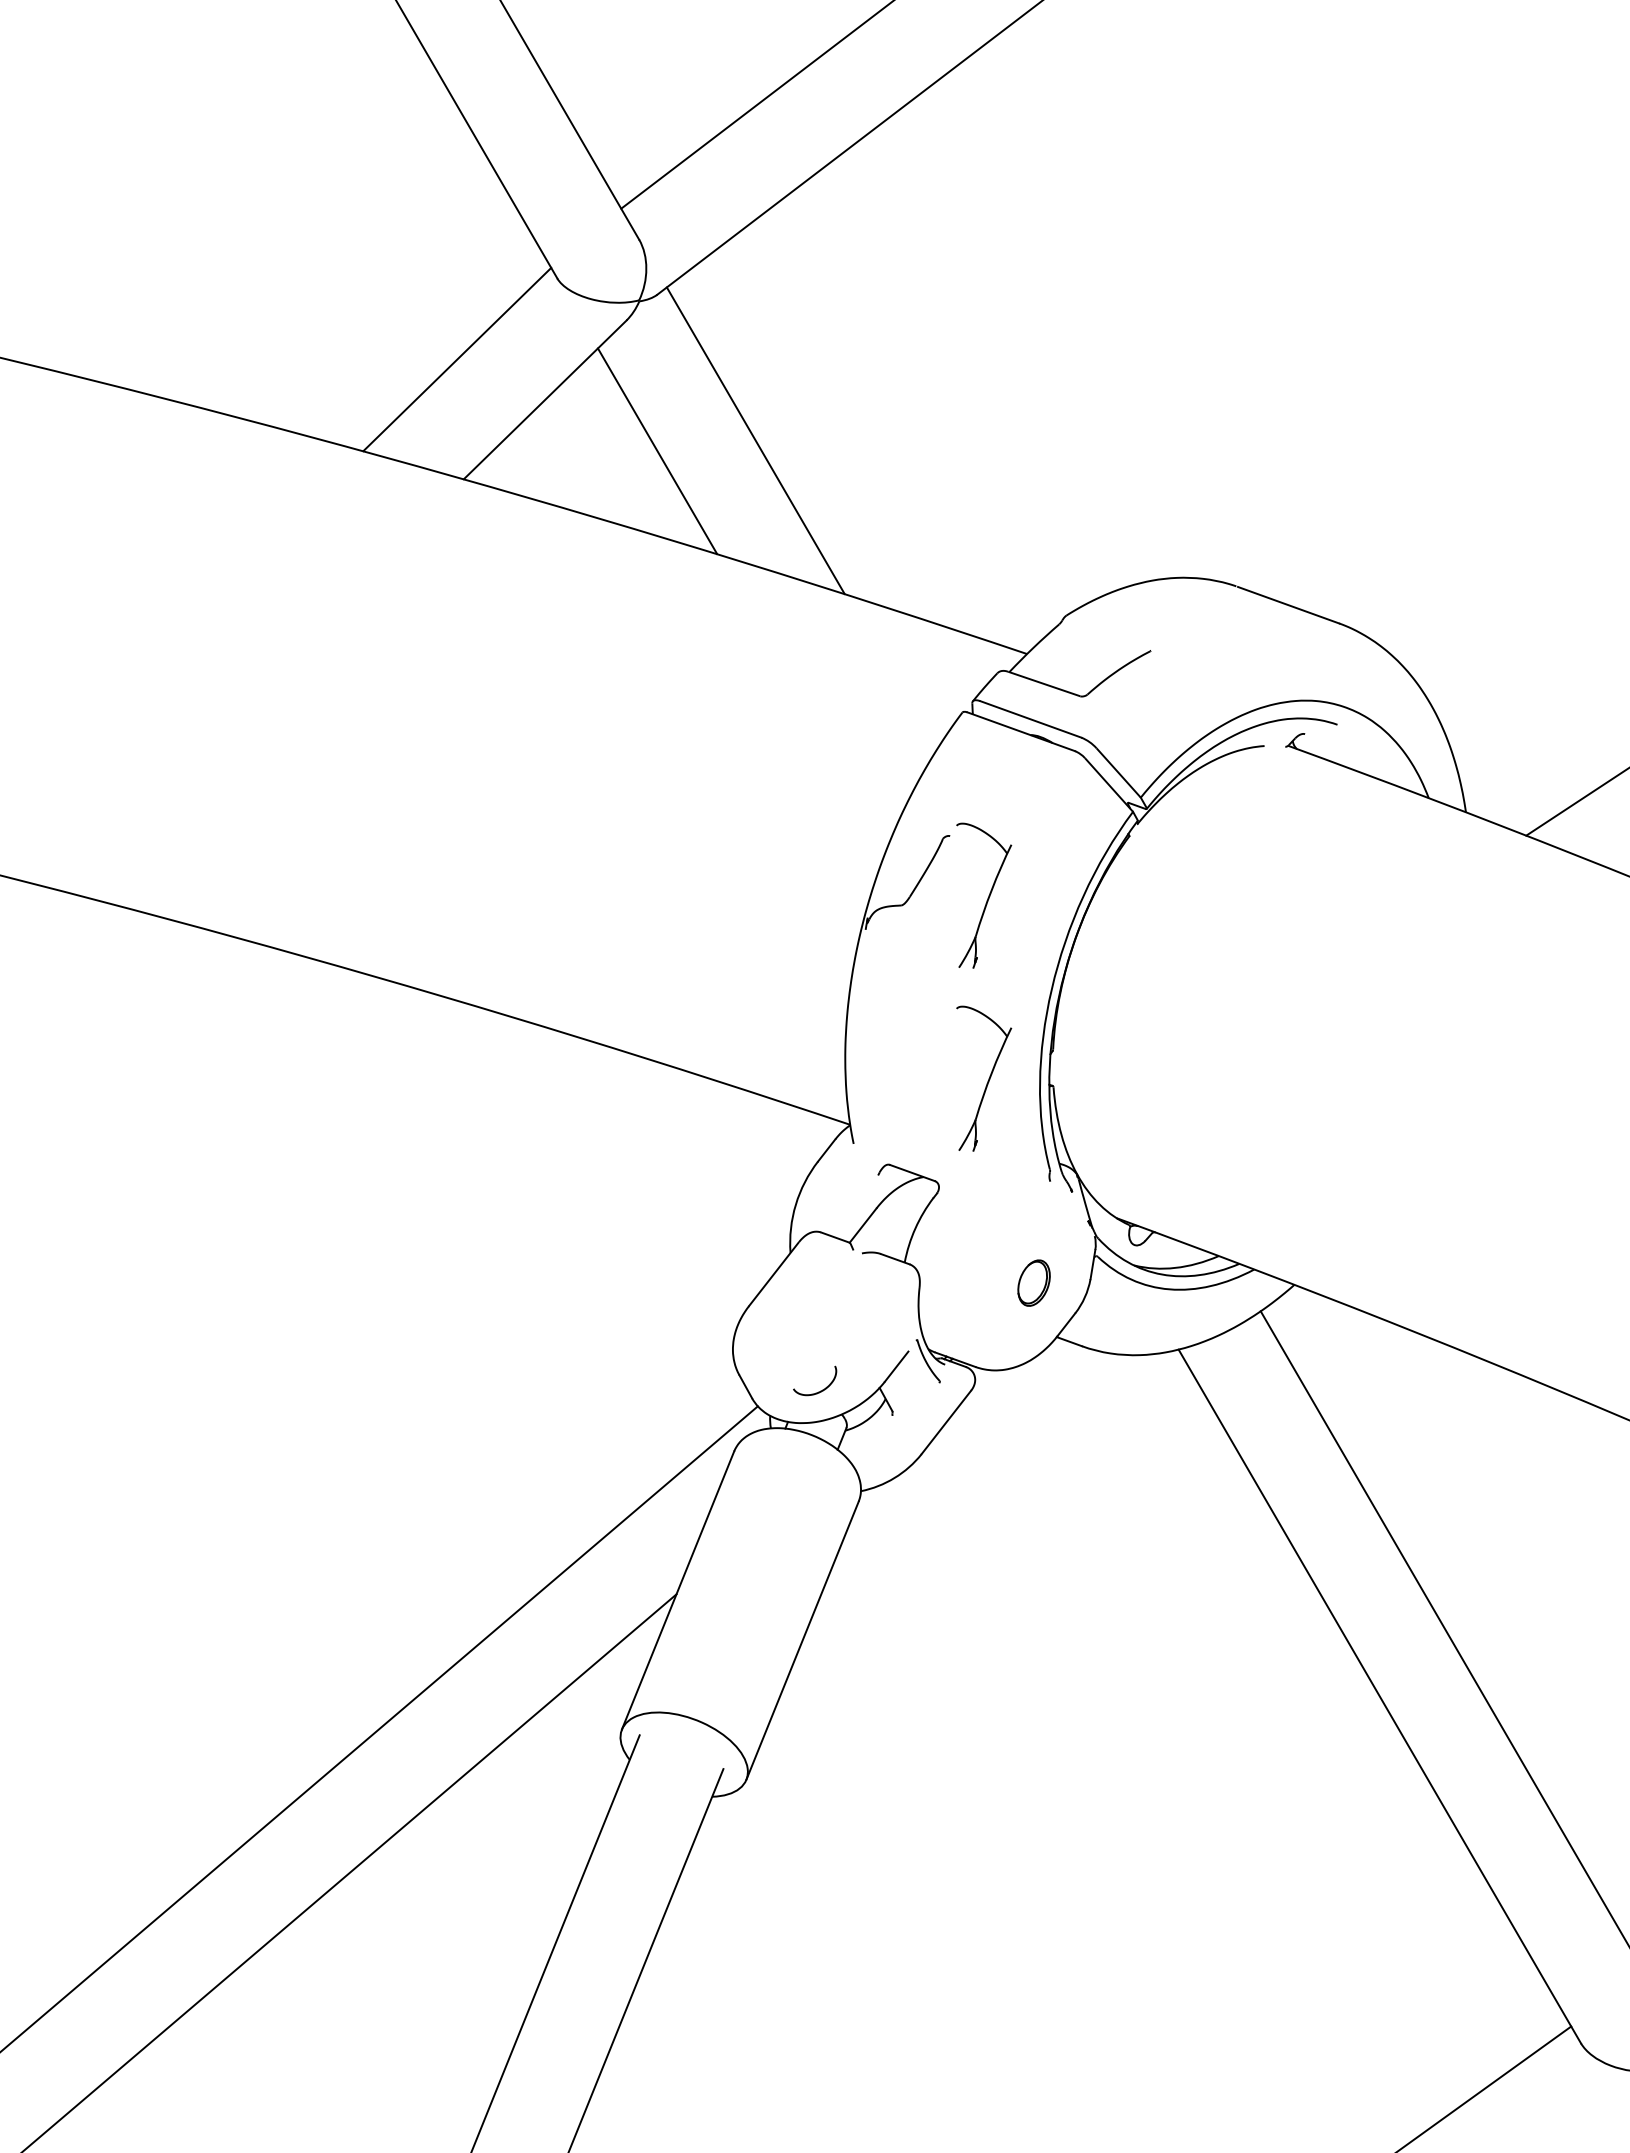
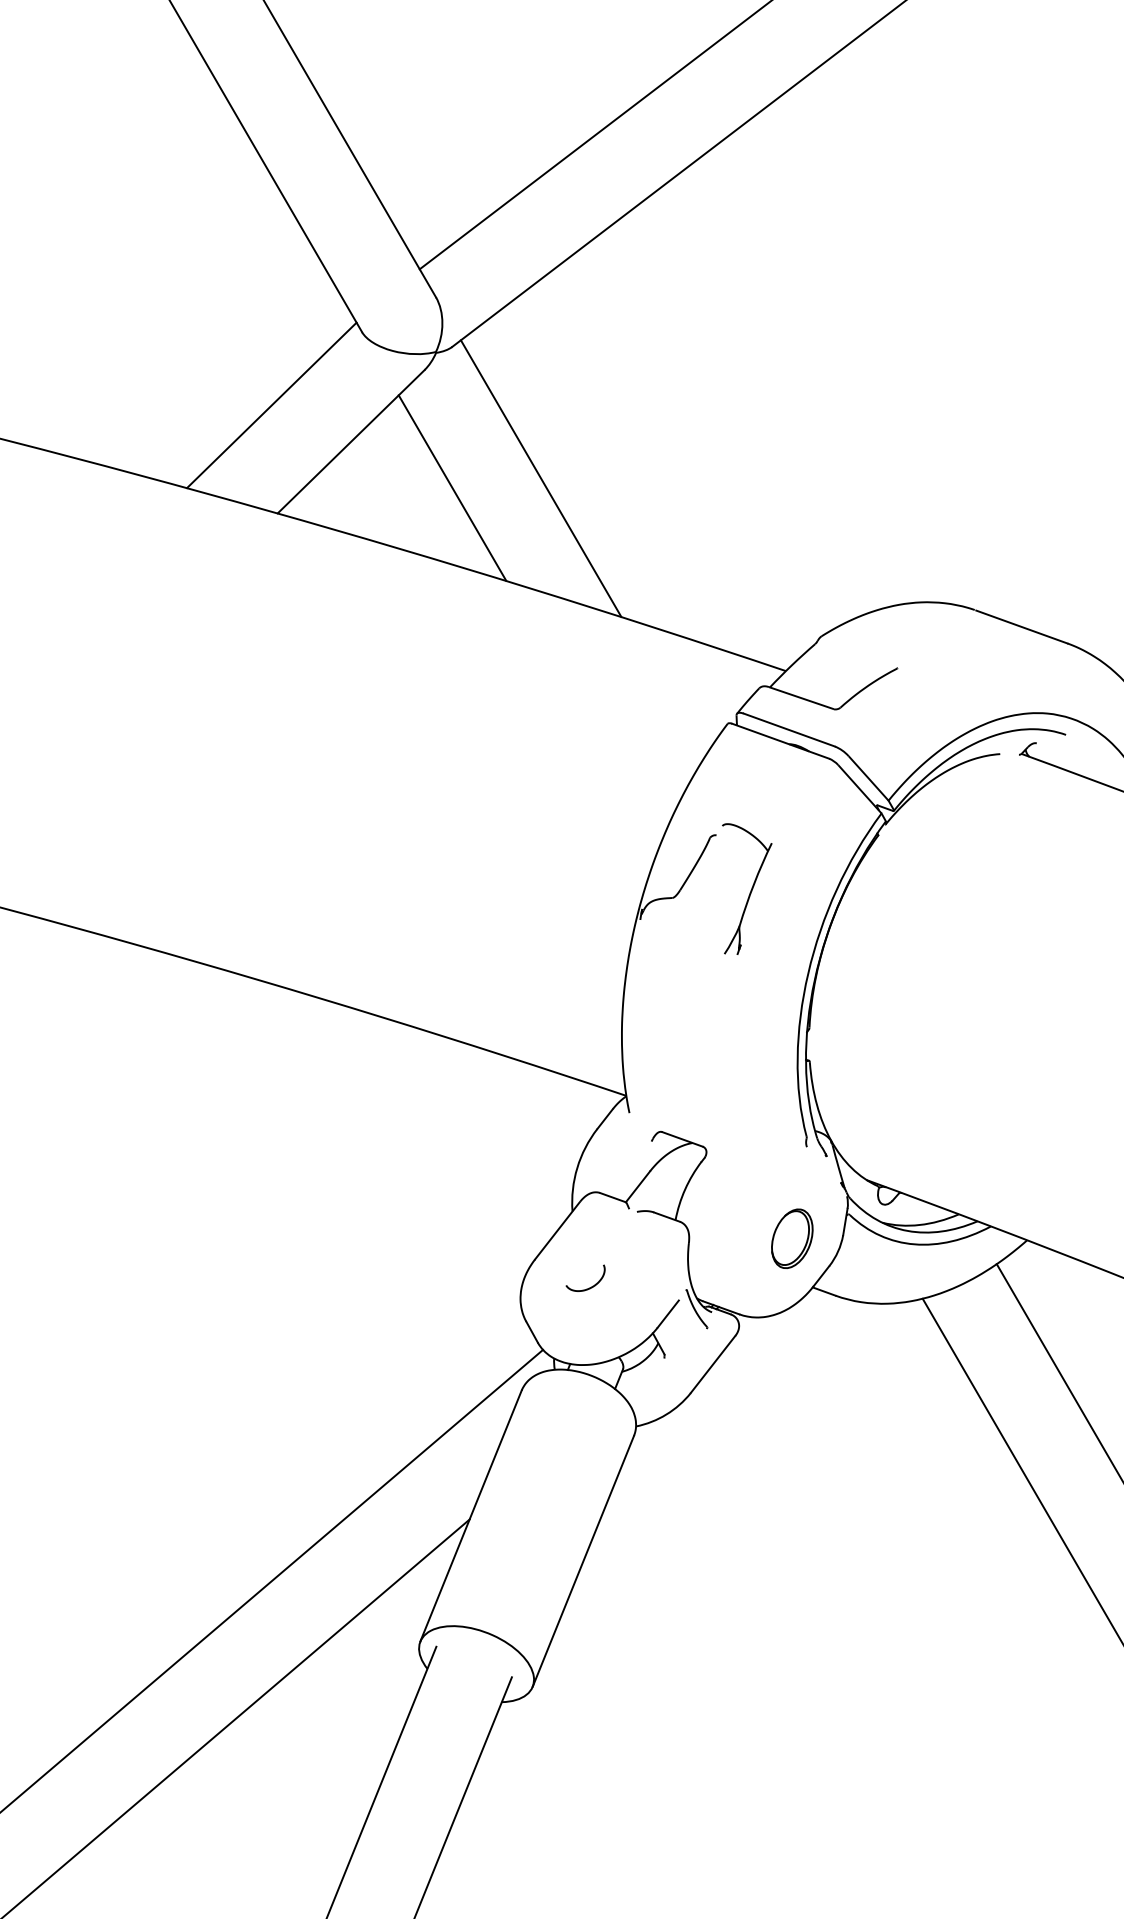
part: (984, 1078) -> (747, 1054), removed
part: (1033, 1282) -> (791, 1238), size x1.43
curve: (820, 1390) -> (590, 1286), moved

